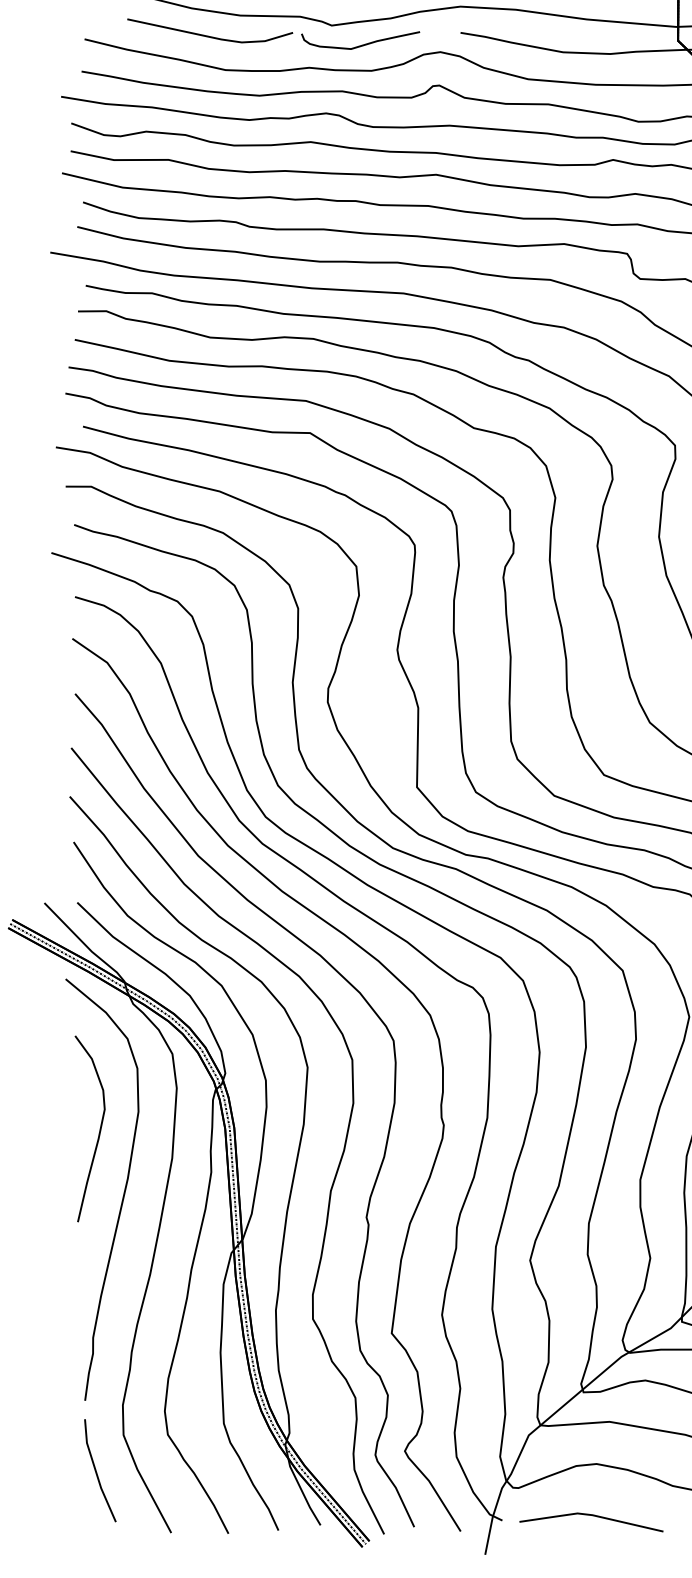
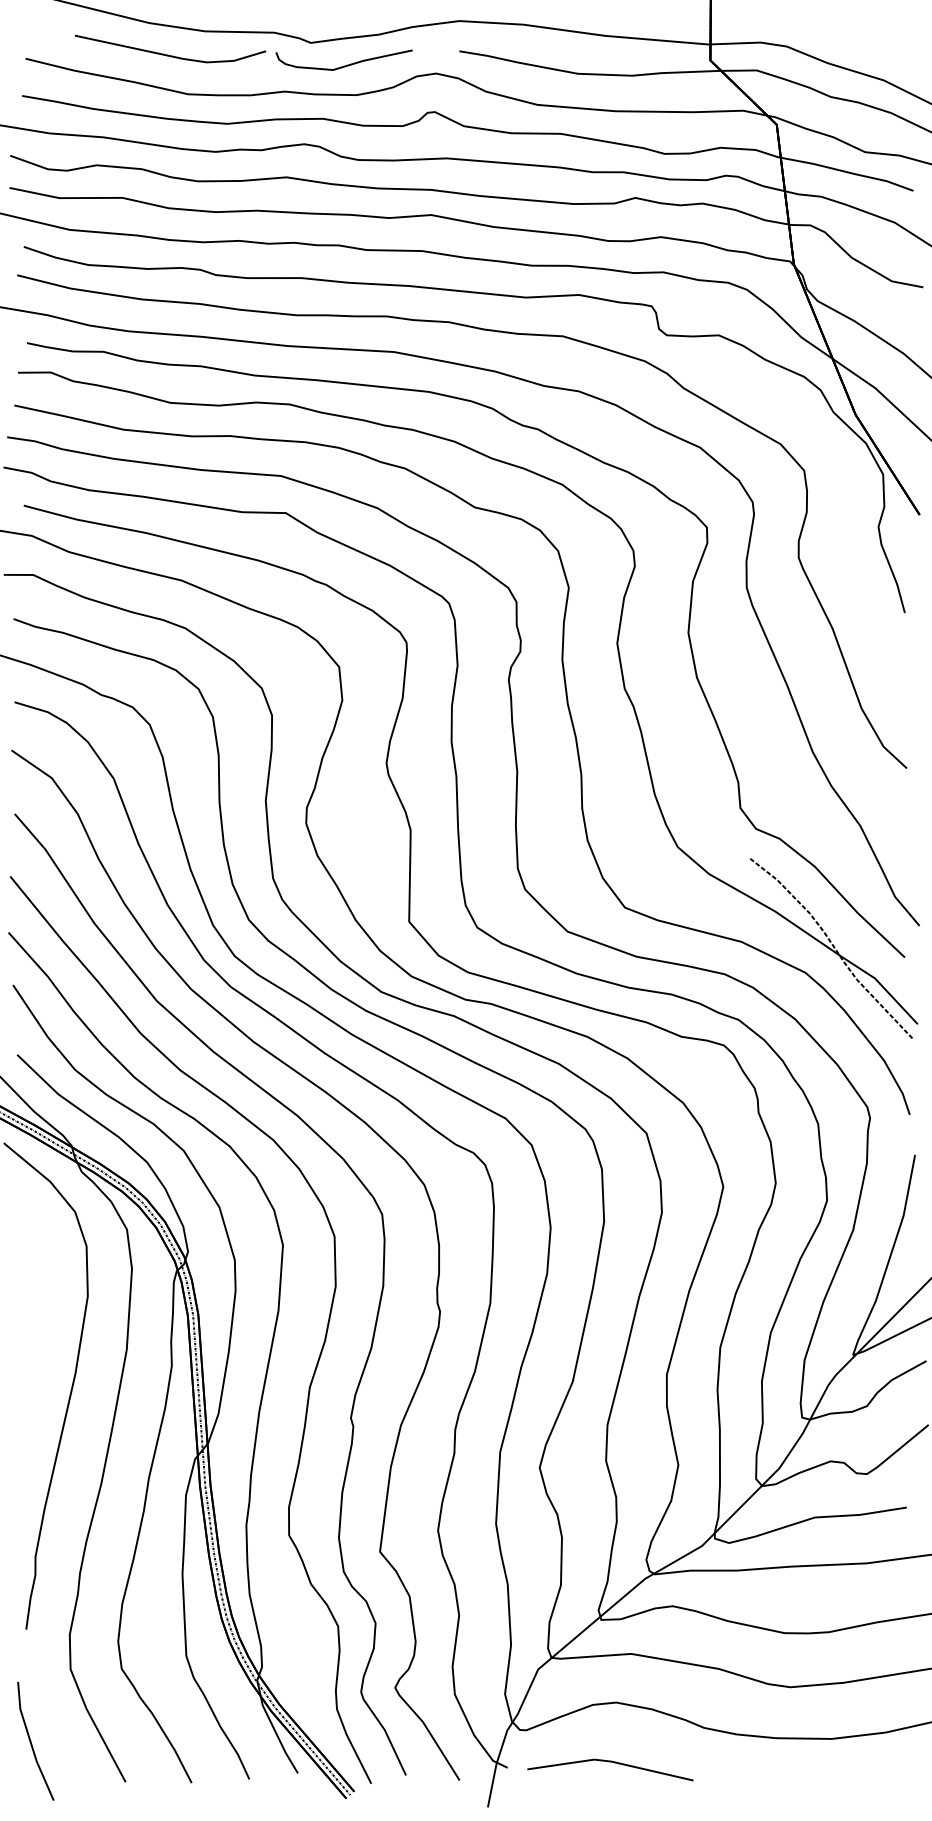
curve: (99, 1131) -> (42, 1318), removed
line: (96, 1470) -> (31, 1741), moved

